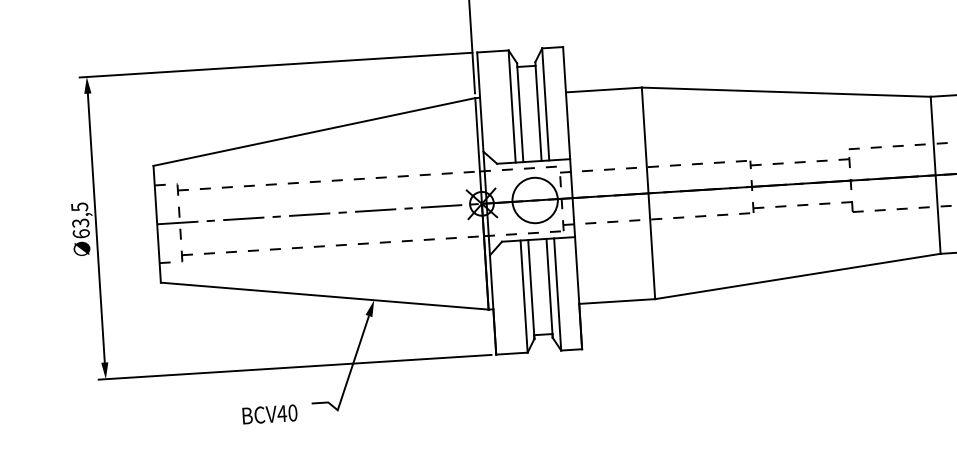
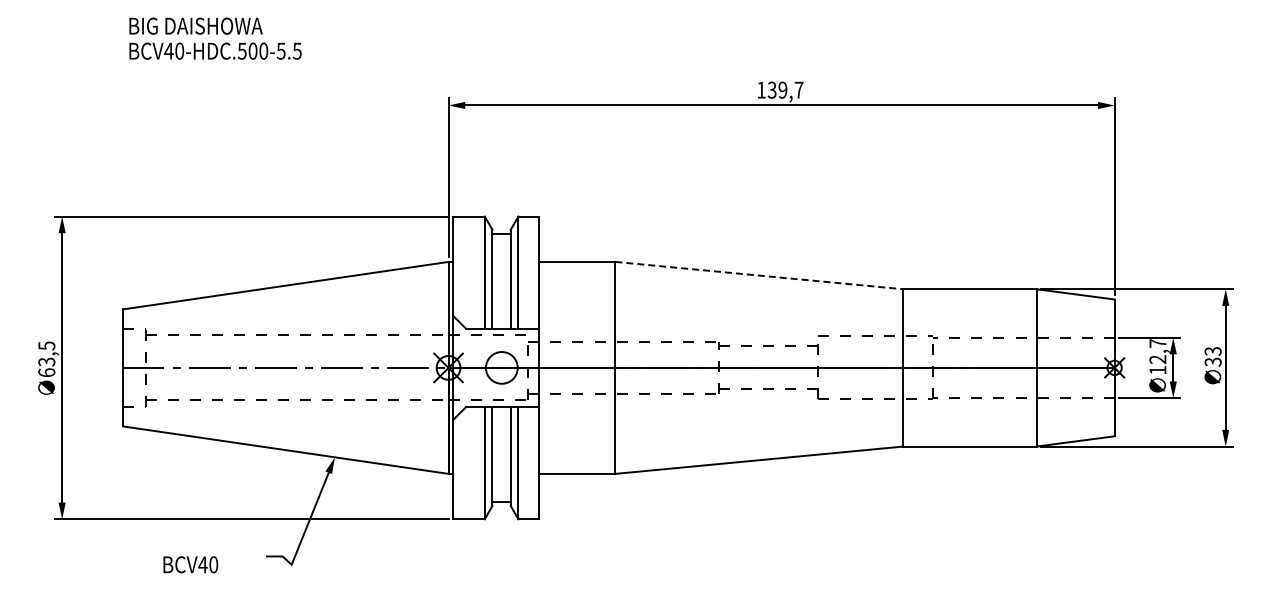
line: (786, 92) -> (759, 275), solid -> dashed
circle: (534, 200) -> (501, 367), size x0.7
text: (269, 414) -> (190, 564), moved

